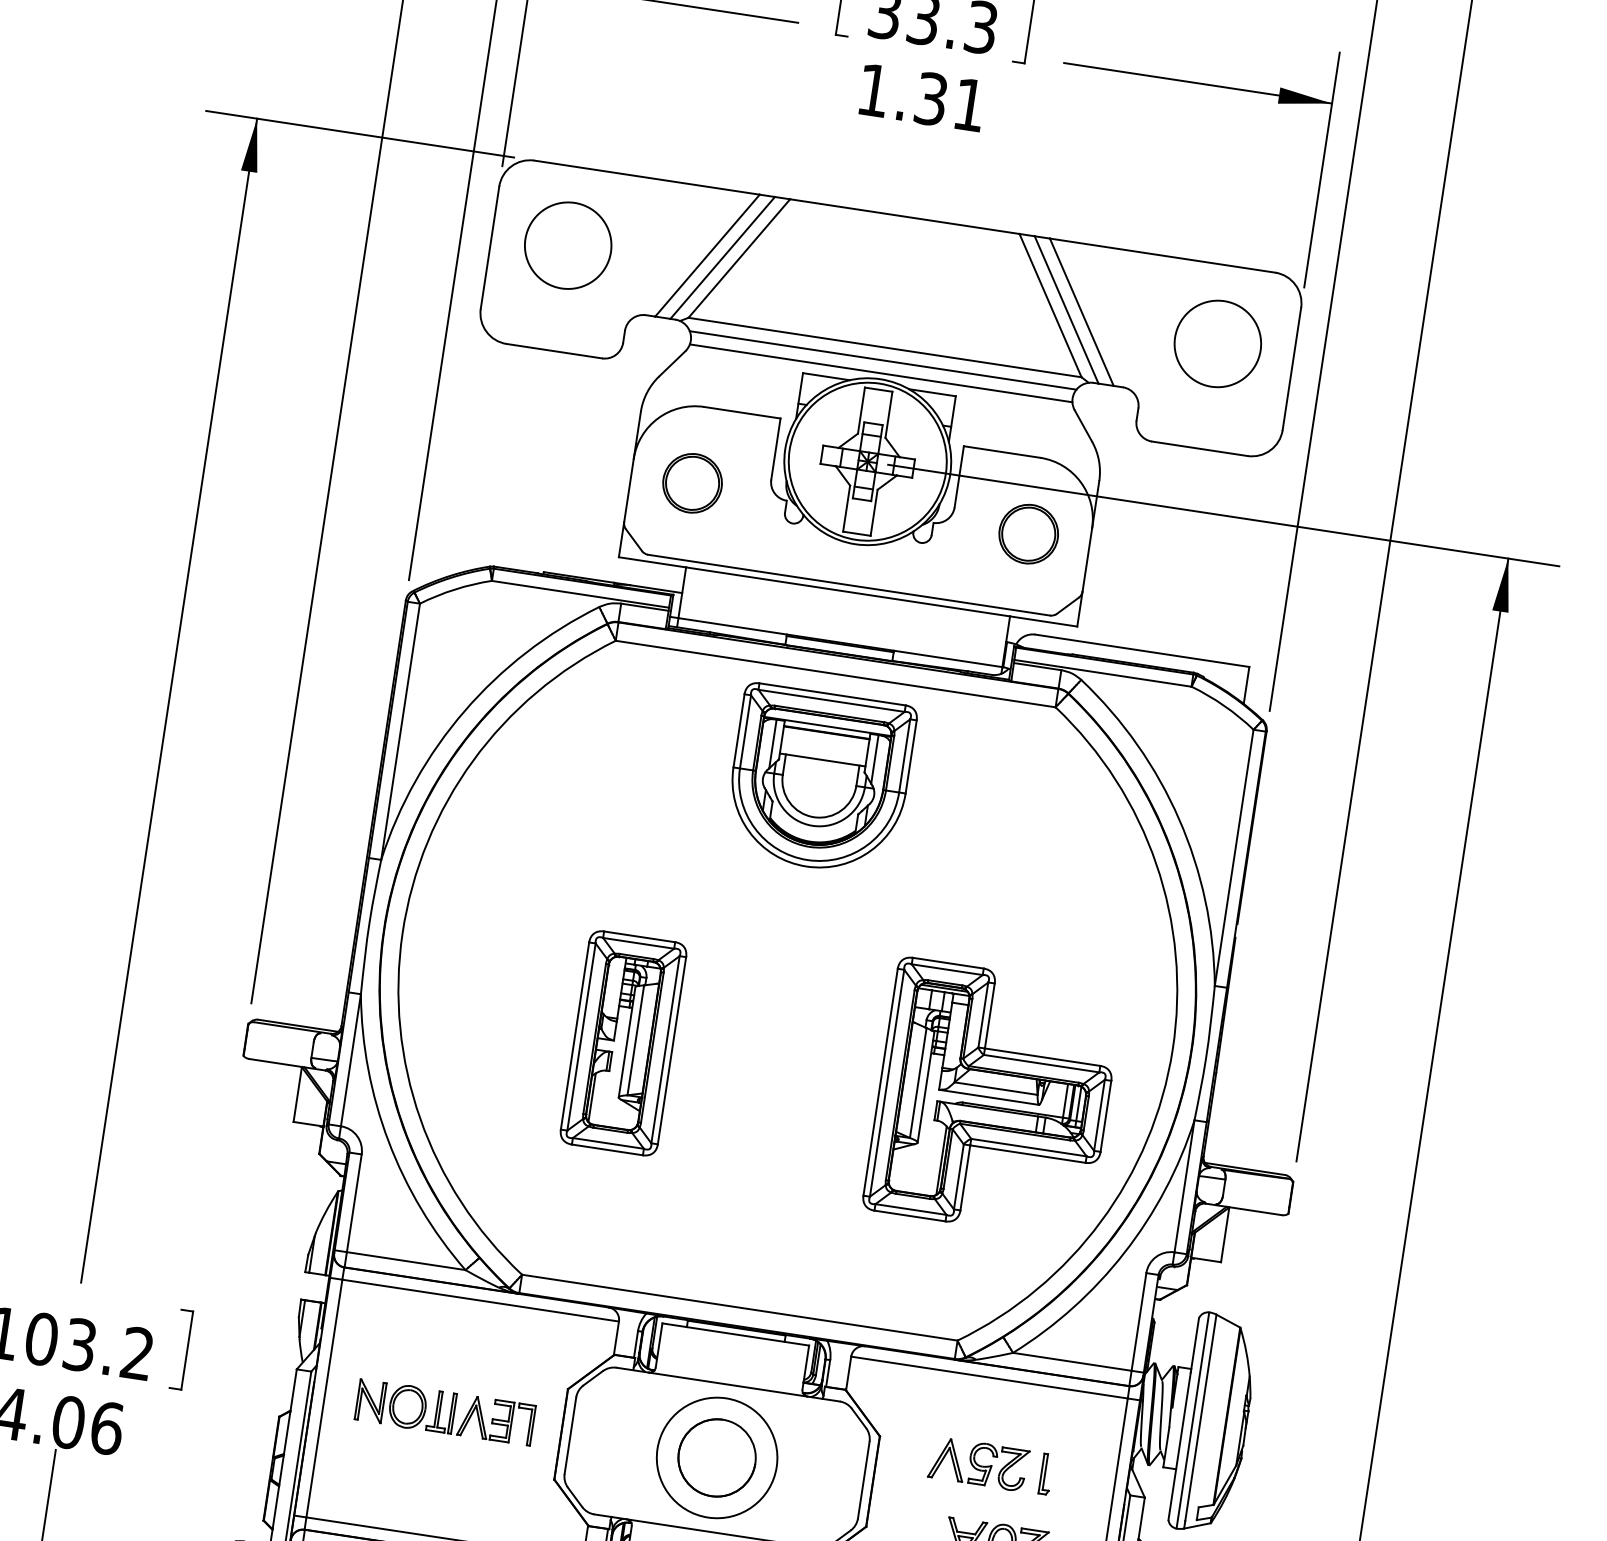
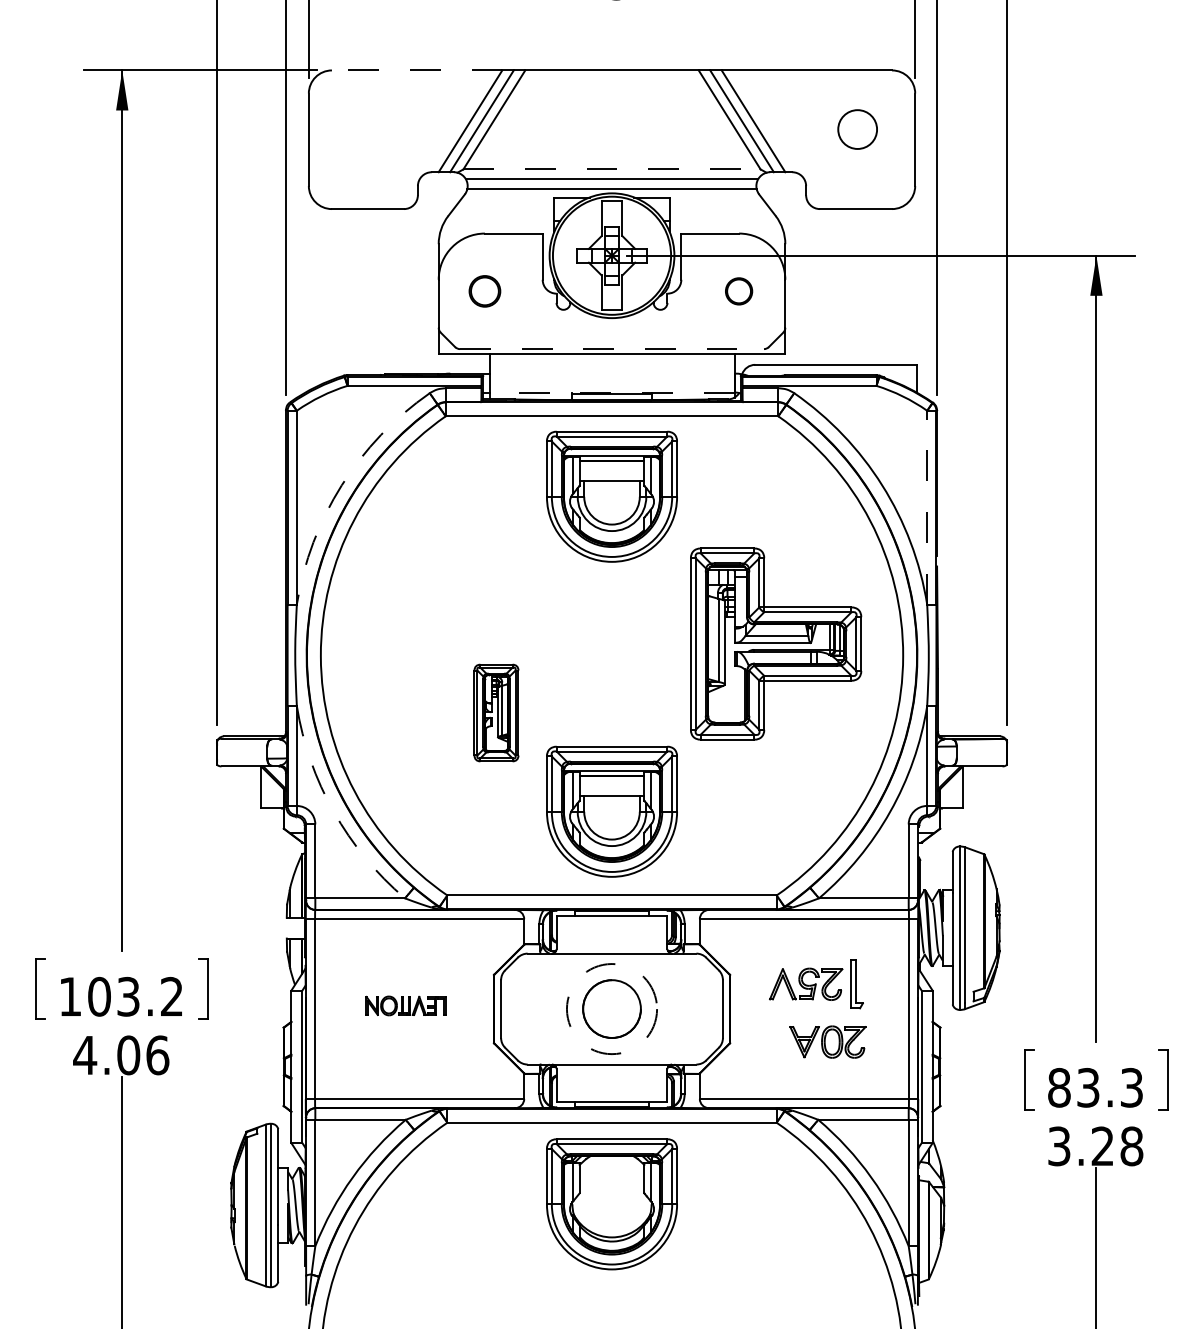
line: (646, 177) -> (416, 70), solid -> dashed
circle: (568, 245) -> (366, 129), removed
circle: (1217, 343) -> (857, 129), size x0.6
line: (885, 347) -> (612, 169), solid -> dashed
part: (691, 483) -> (484, 291), size x0.7
part: (1027, 534) -> (738, 291), size x0.6
line: (849, 585) -> (612, 349), solid -> dashed
line: (839, 642) -> (611, 392), solid -> dashed
arc: (464, 711) -> (341, 485), solid -> dashed
line: (1234, 857) -> (927, 507), solid -> dashed
part: (623, 1042) -> (496, 712), size x0.6
part: (993, 1098) -> (776, 643), moved
arc: (388, 1140) -> (333, 811), solid -> dashed
part: (755, 1196) -> (611, 811), added
part: (444, 1411) -> (405, 1005), size x0.6
circle: (716, 1458) -> (611, 1009), solid -> dashed
part: (1046, 1474) -> (857, 984), size x1.6

